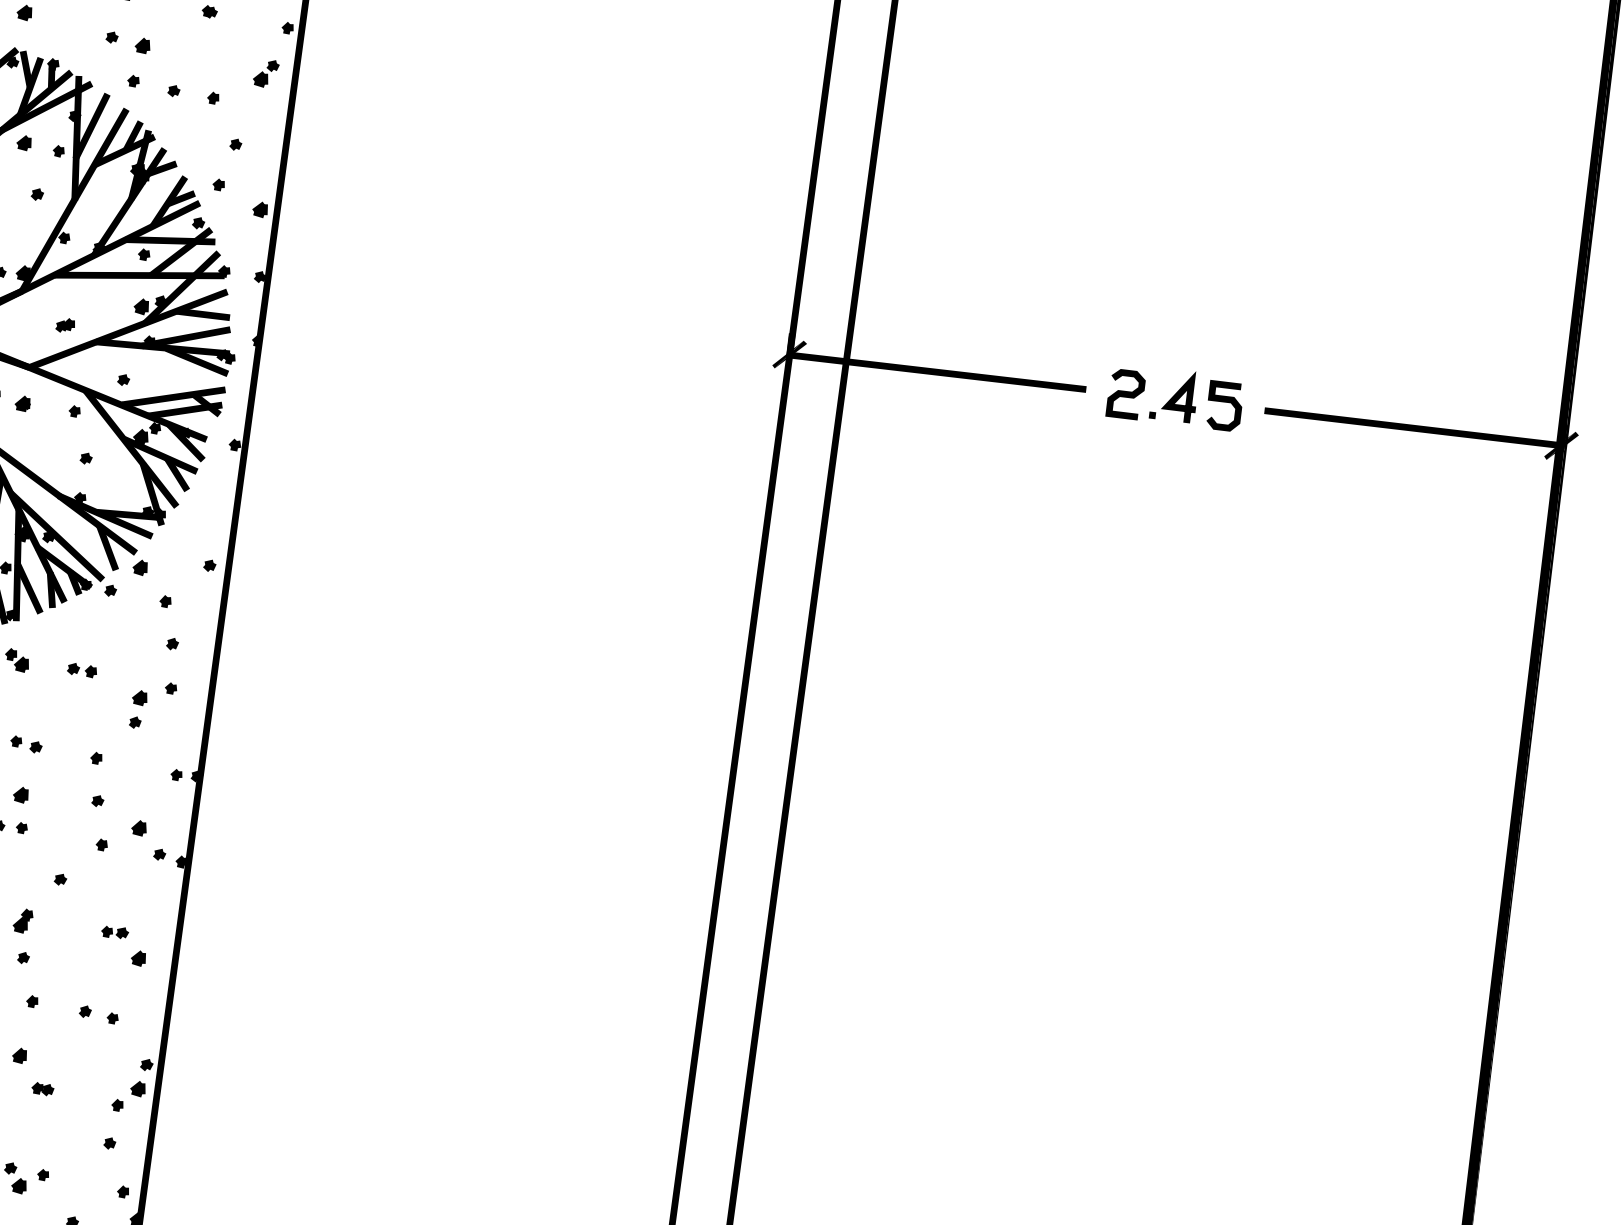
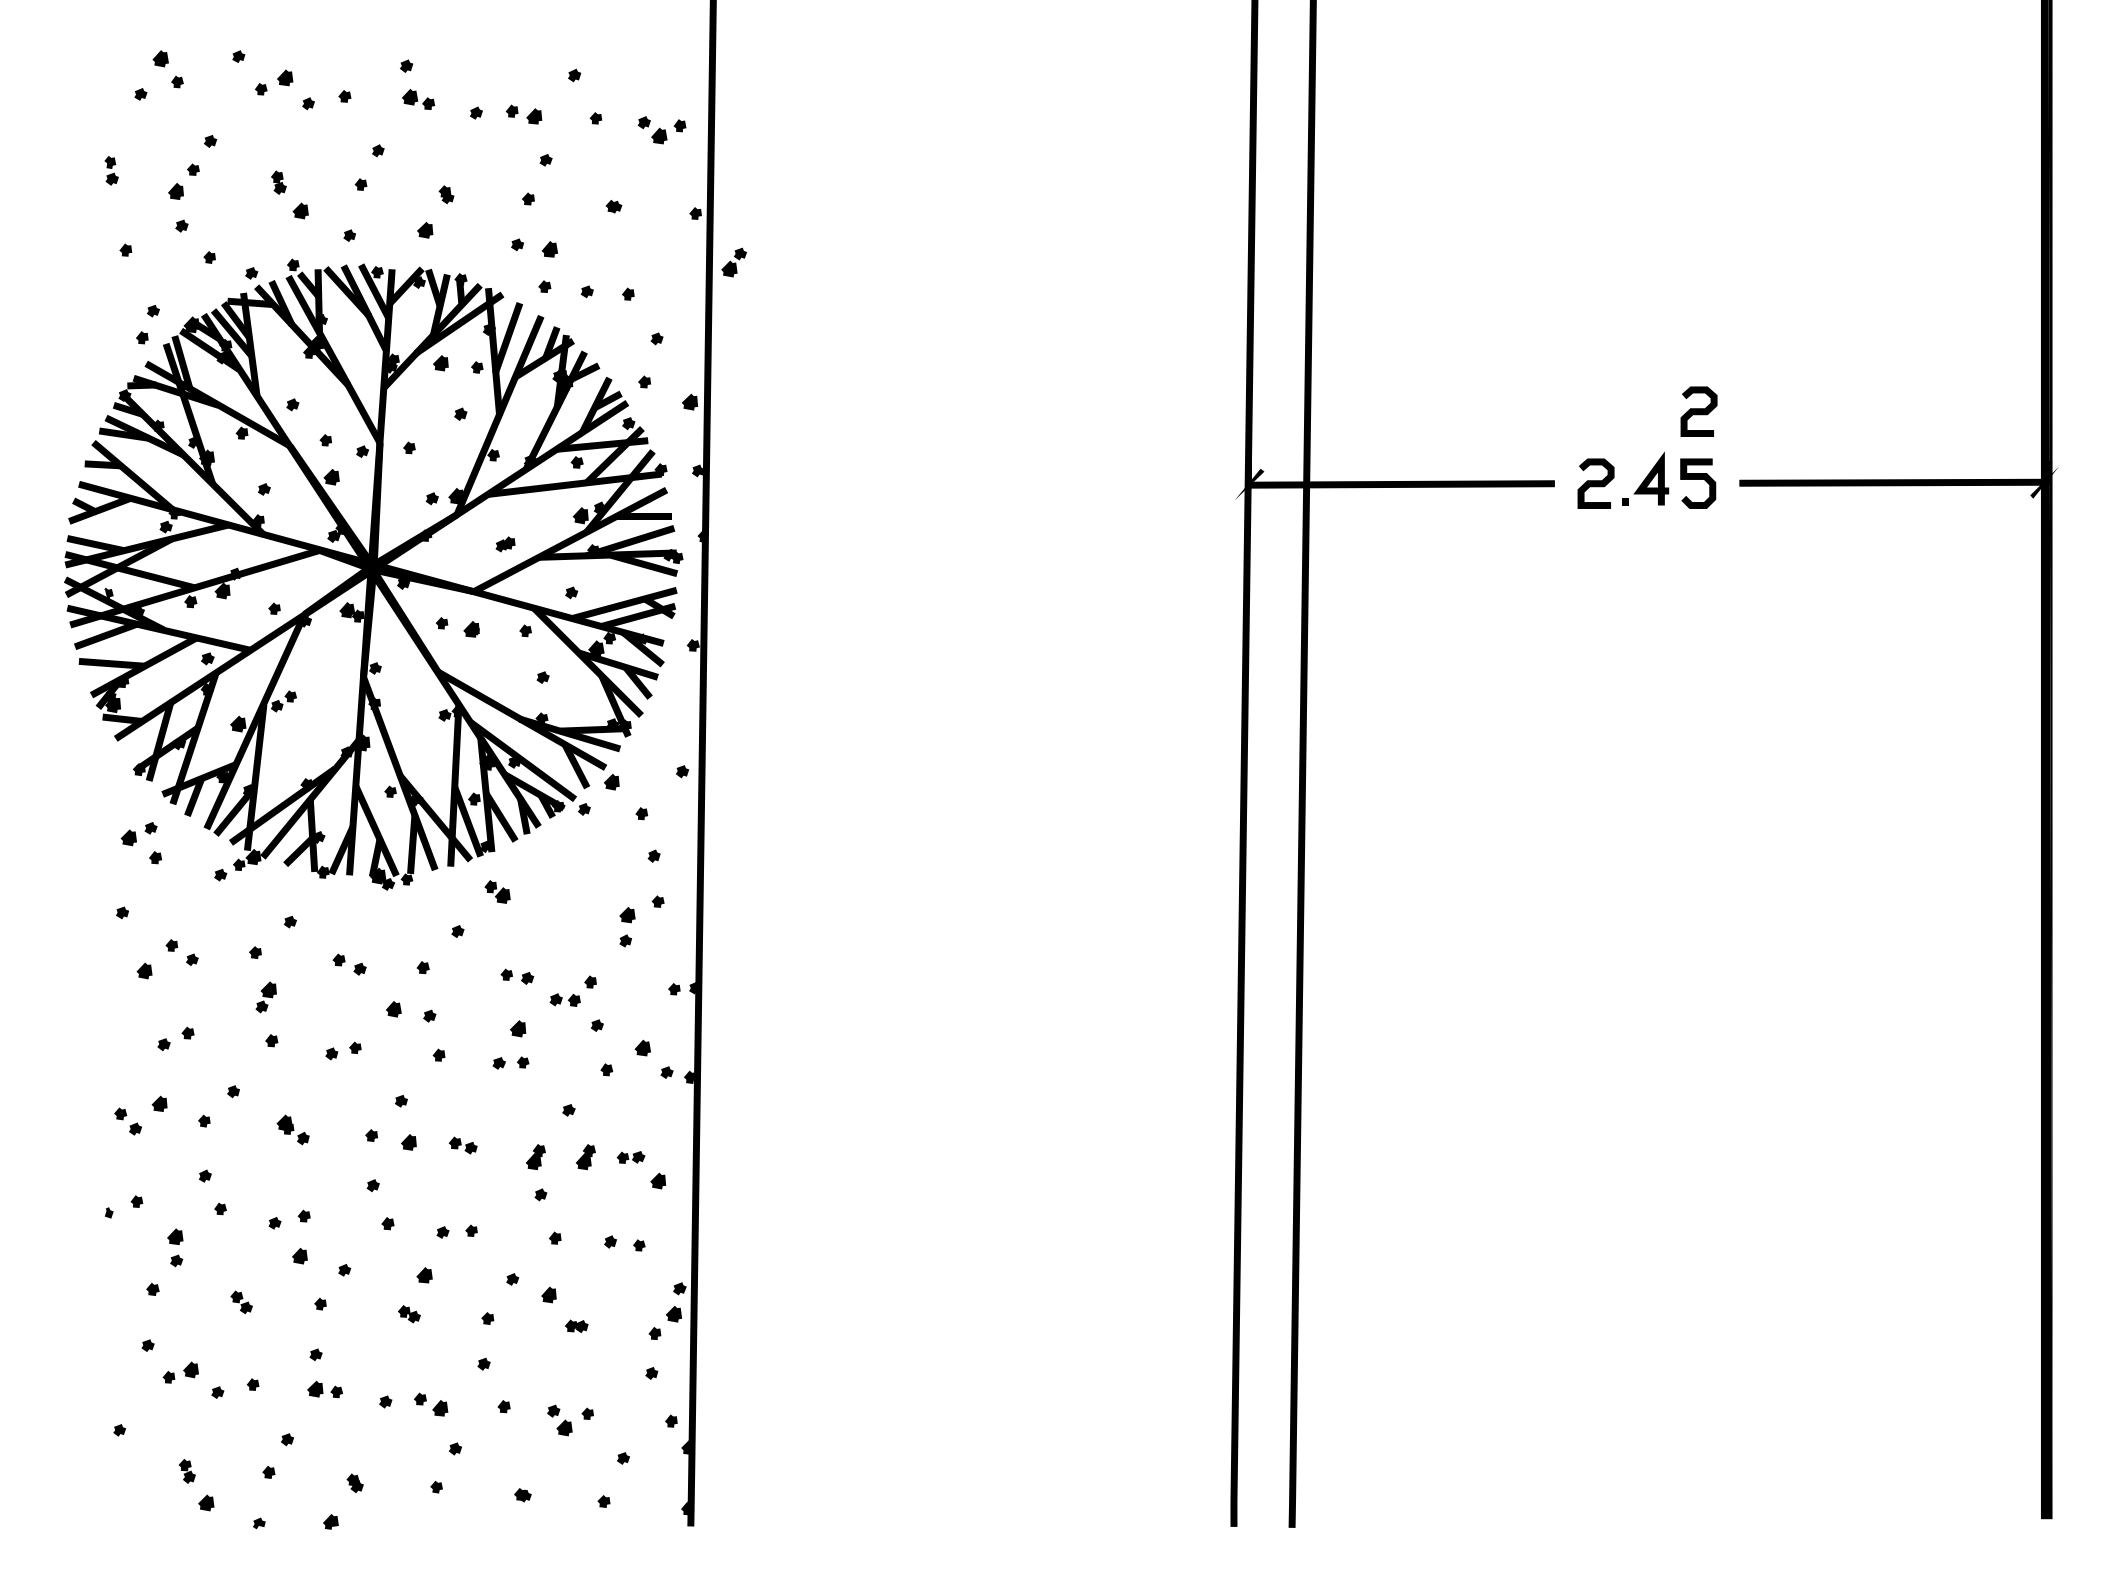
part: (265, 73) -> (733, 262), moved
curve: (1233, 336) -> (1698, 411), added
fill: (787, 354) -> (1245, 484), removed
fill: (1563, 446) -> (2048, 482), removed
part: (81, 669) -> (564, 999), moved
part: (71, 927) -> (585, 1157), added

